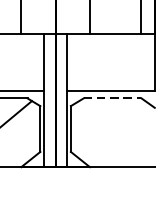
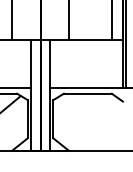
line: (112, 98) -> (87, 93), dashed -> solid

